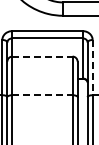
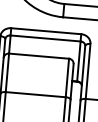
line: (42, 56) -> (39, 56), dashed -> solid
line: (92, 67) -> (87, 71), dashed -> solid
line: (42, 95) -> (35, 94), dashed -> solid

